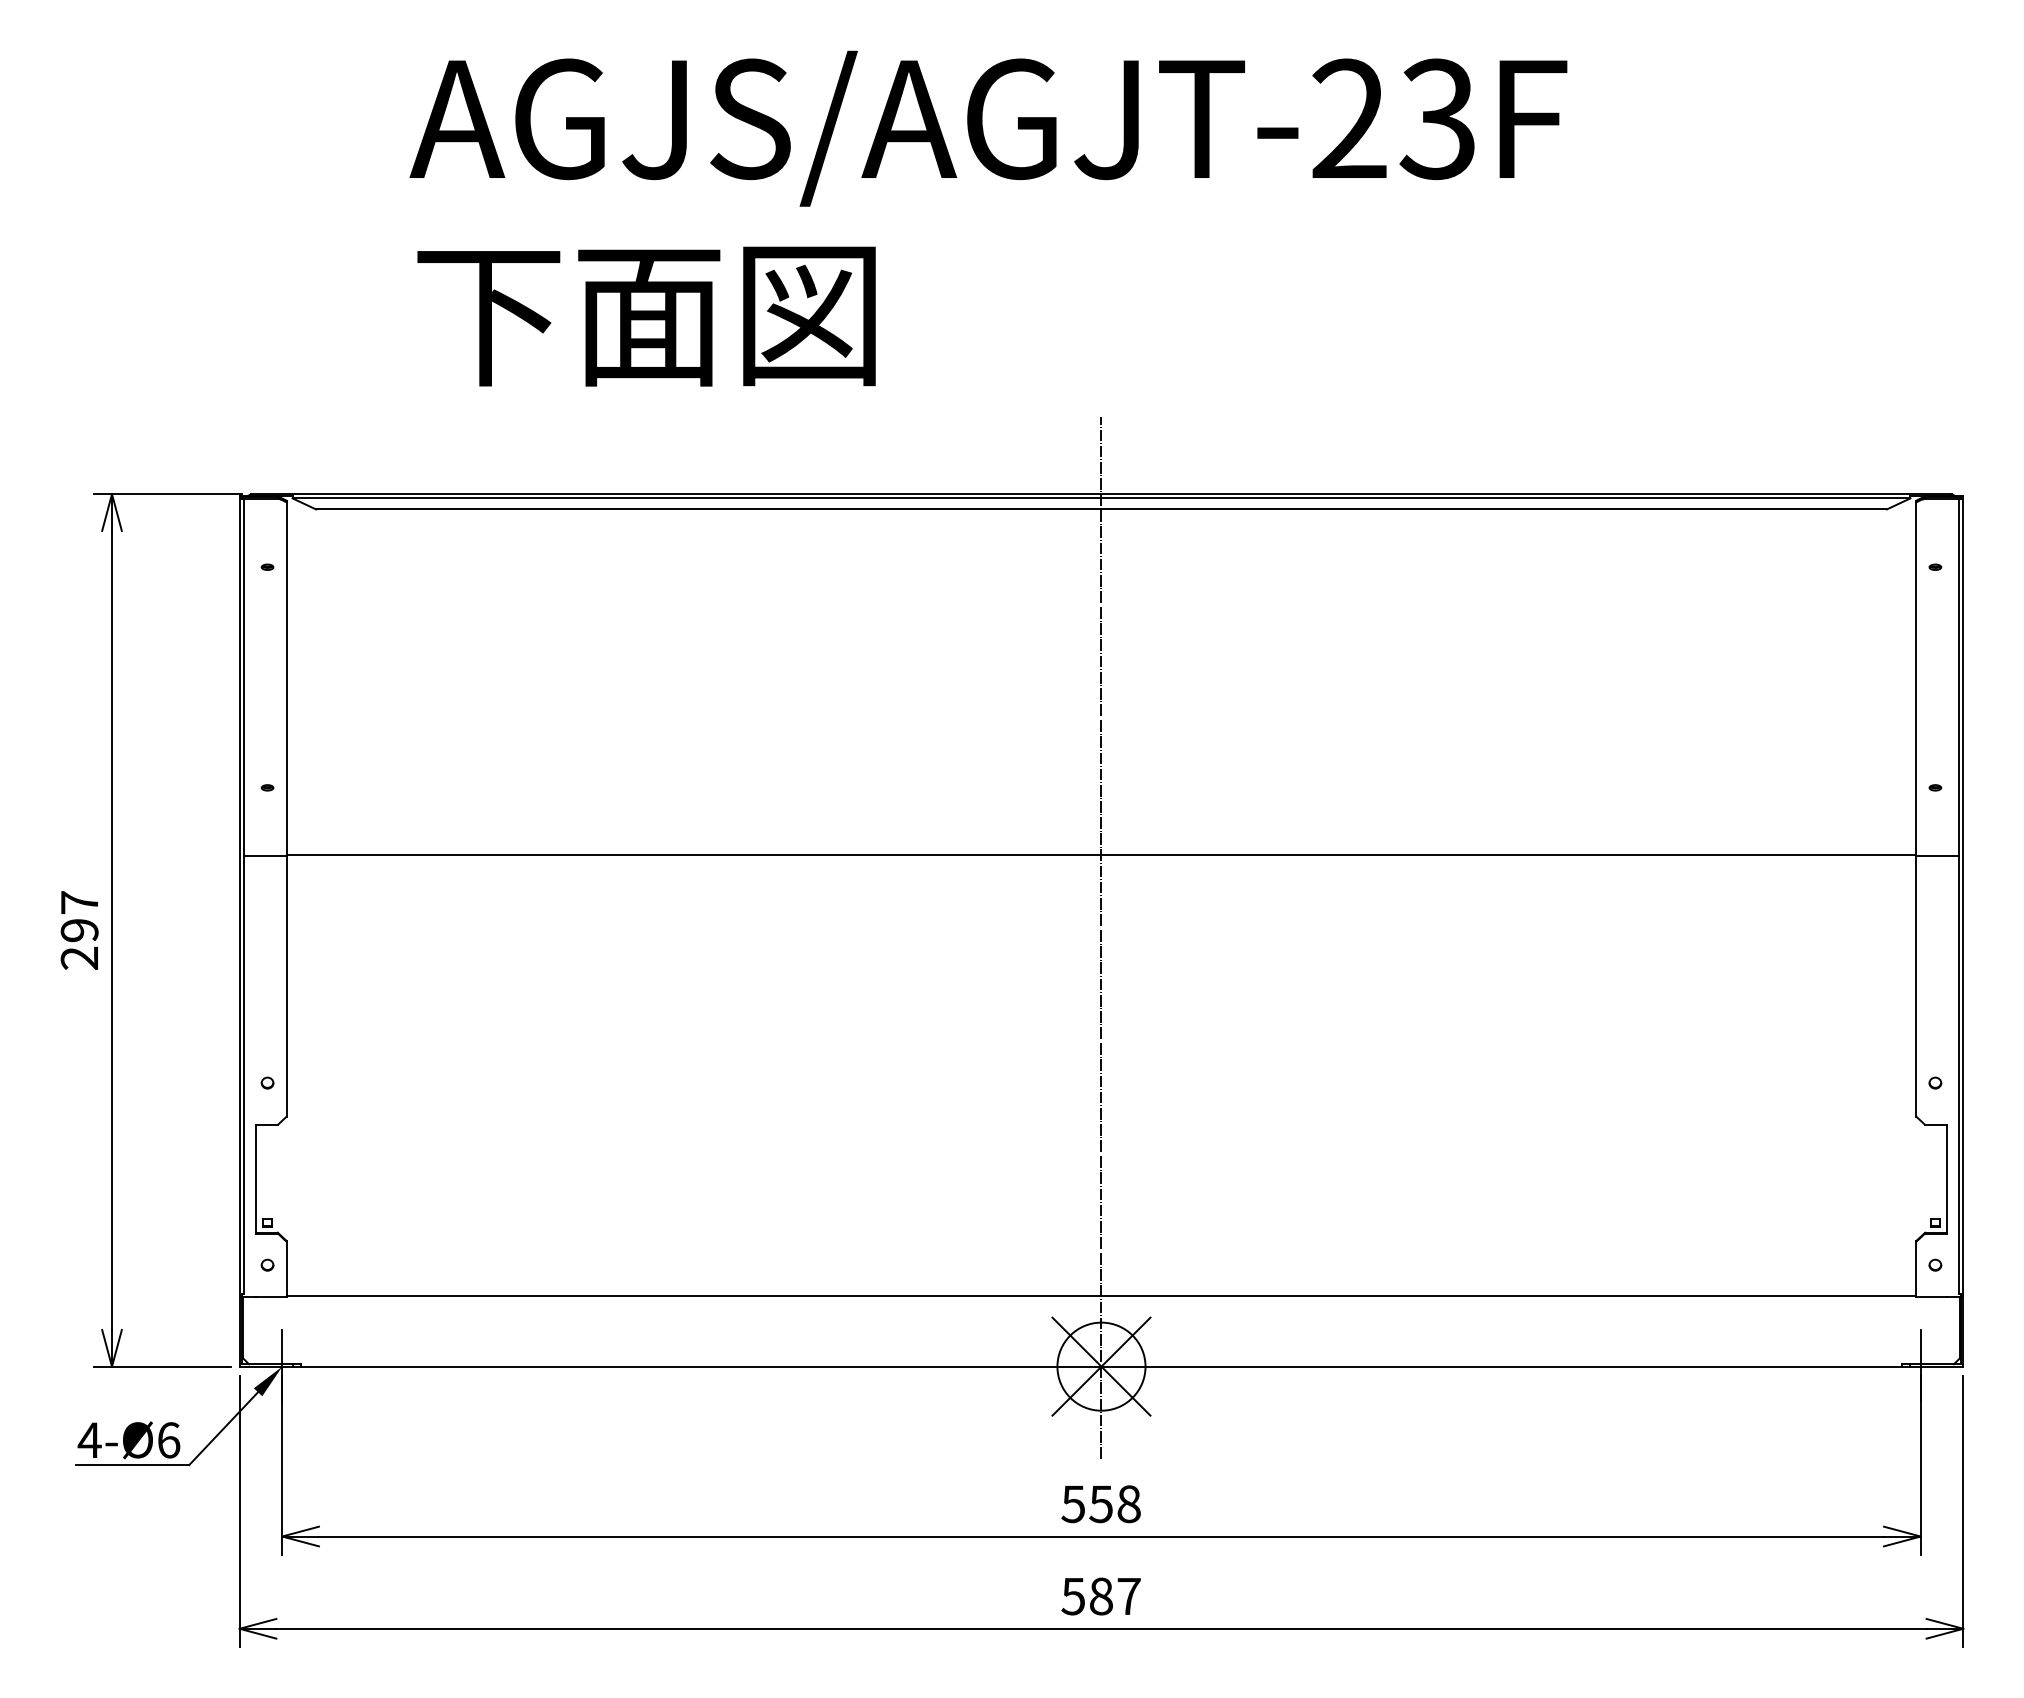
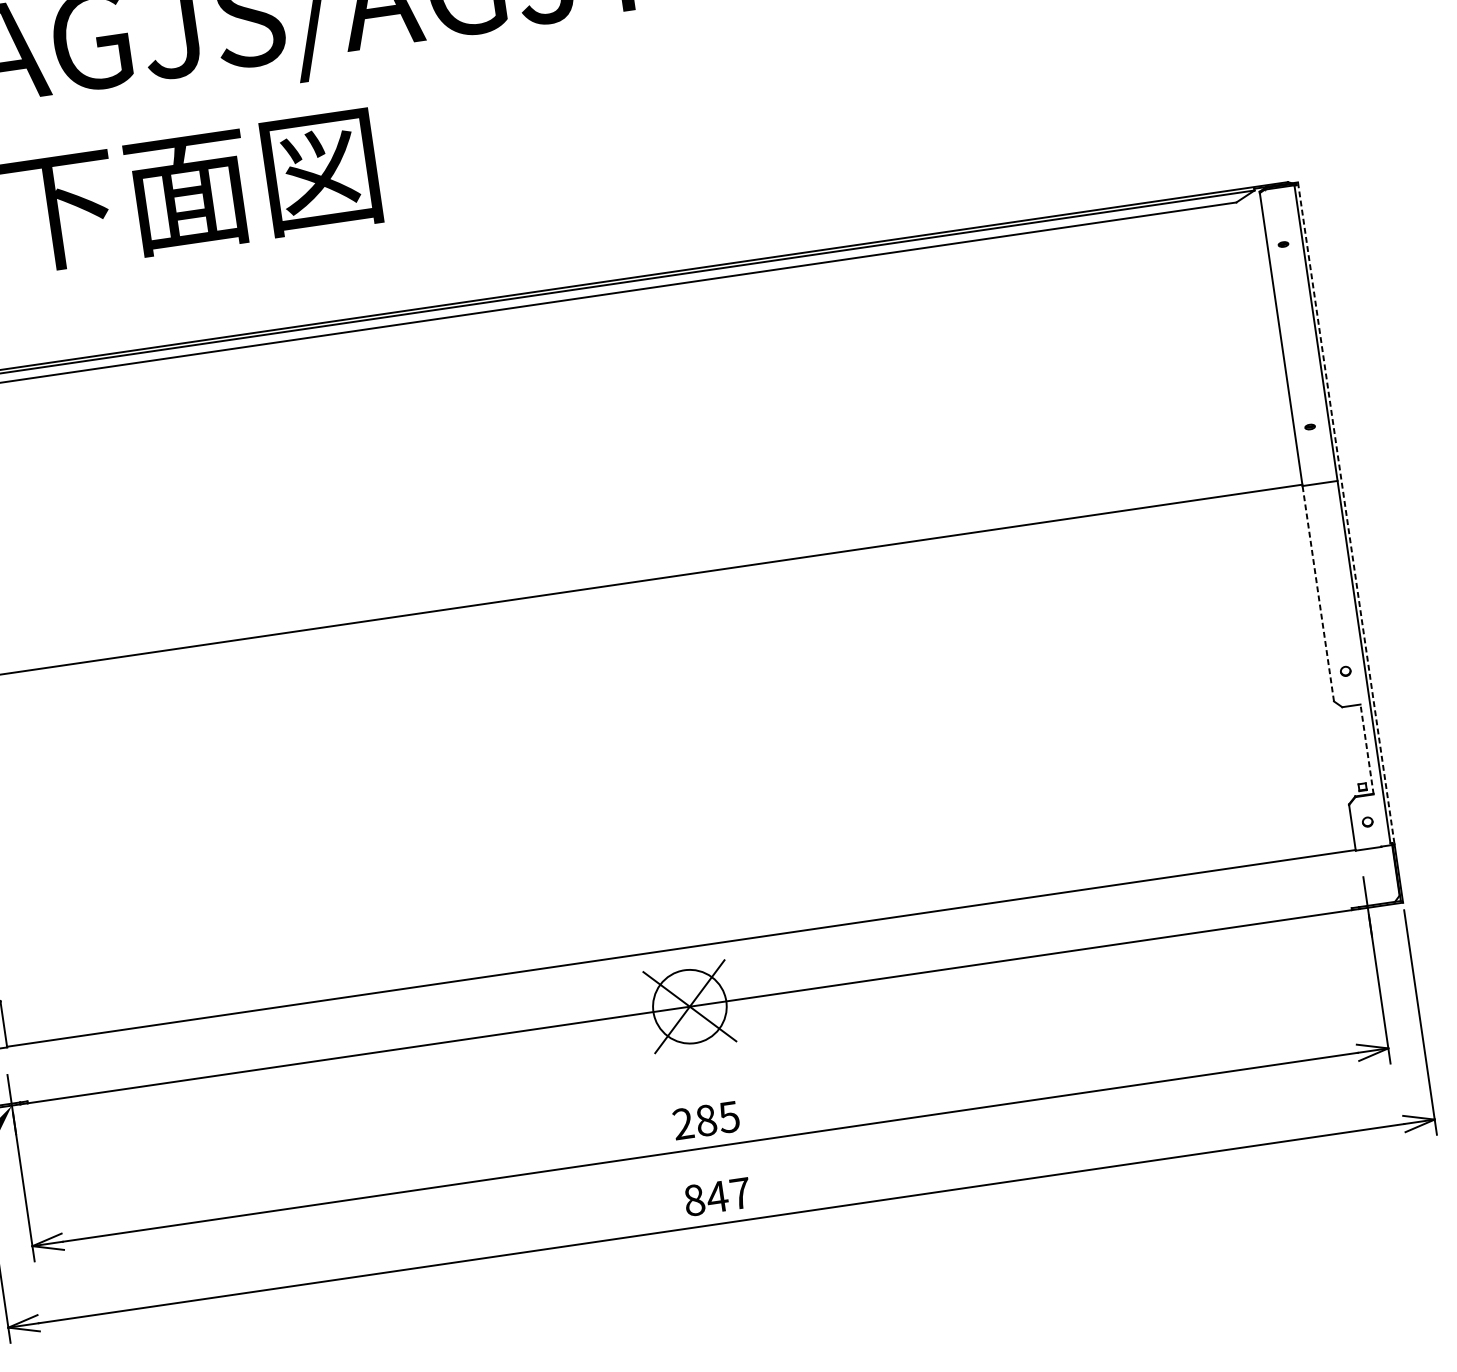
line: (1963, 896) -> (1346, 513), solid -> dashed
line: (1101, 937) -> (638, 651), removed
line: (1916, 986) -> (1318, 593), solid -> dashed
line: (1947, 1178) -> (1367, 748), solid -> dashed
text: (1100, 1504) -> (705, 1120), 558 -> 285
text: (1087, 1596) -> (706, 1198), 587 -> 847

